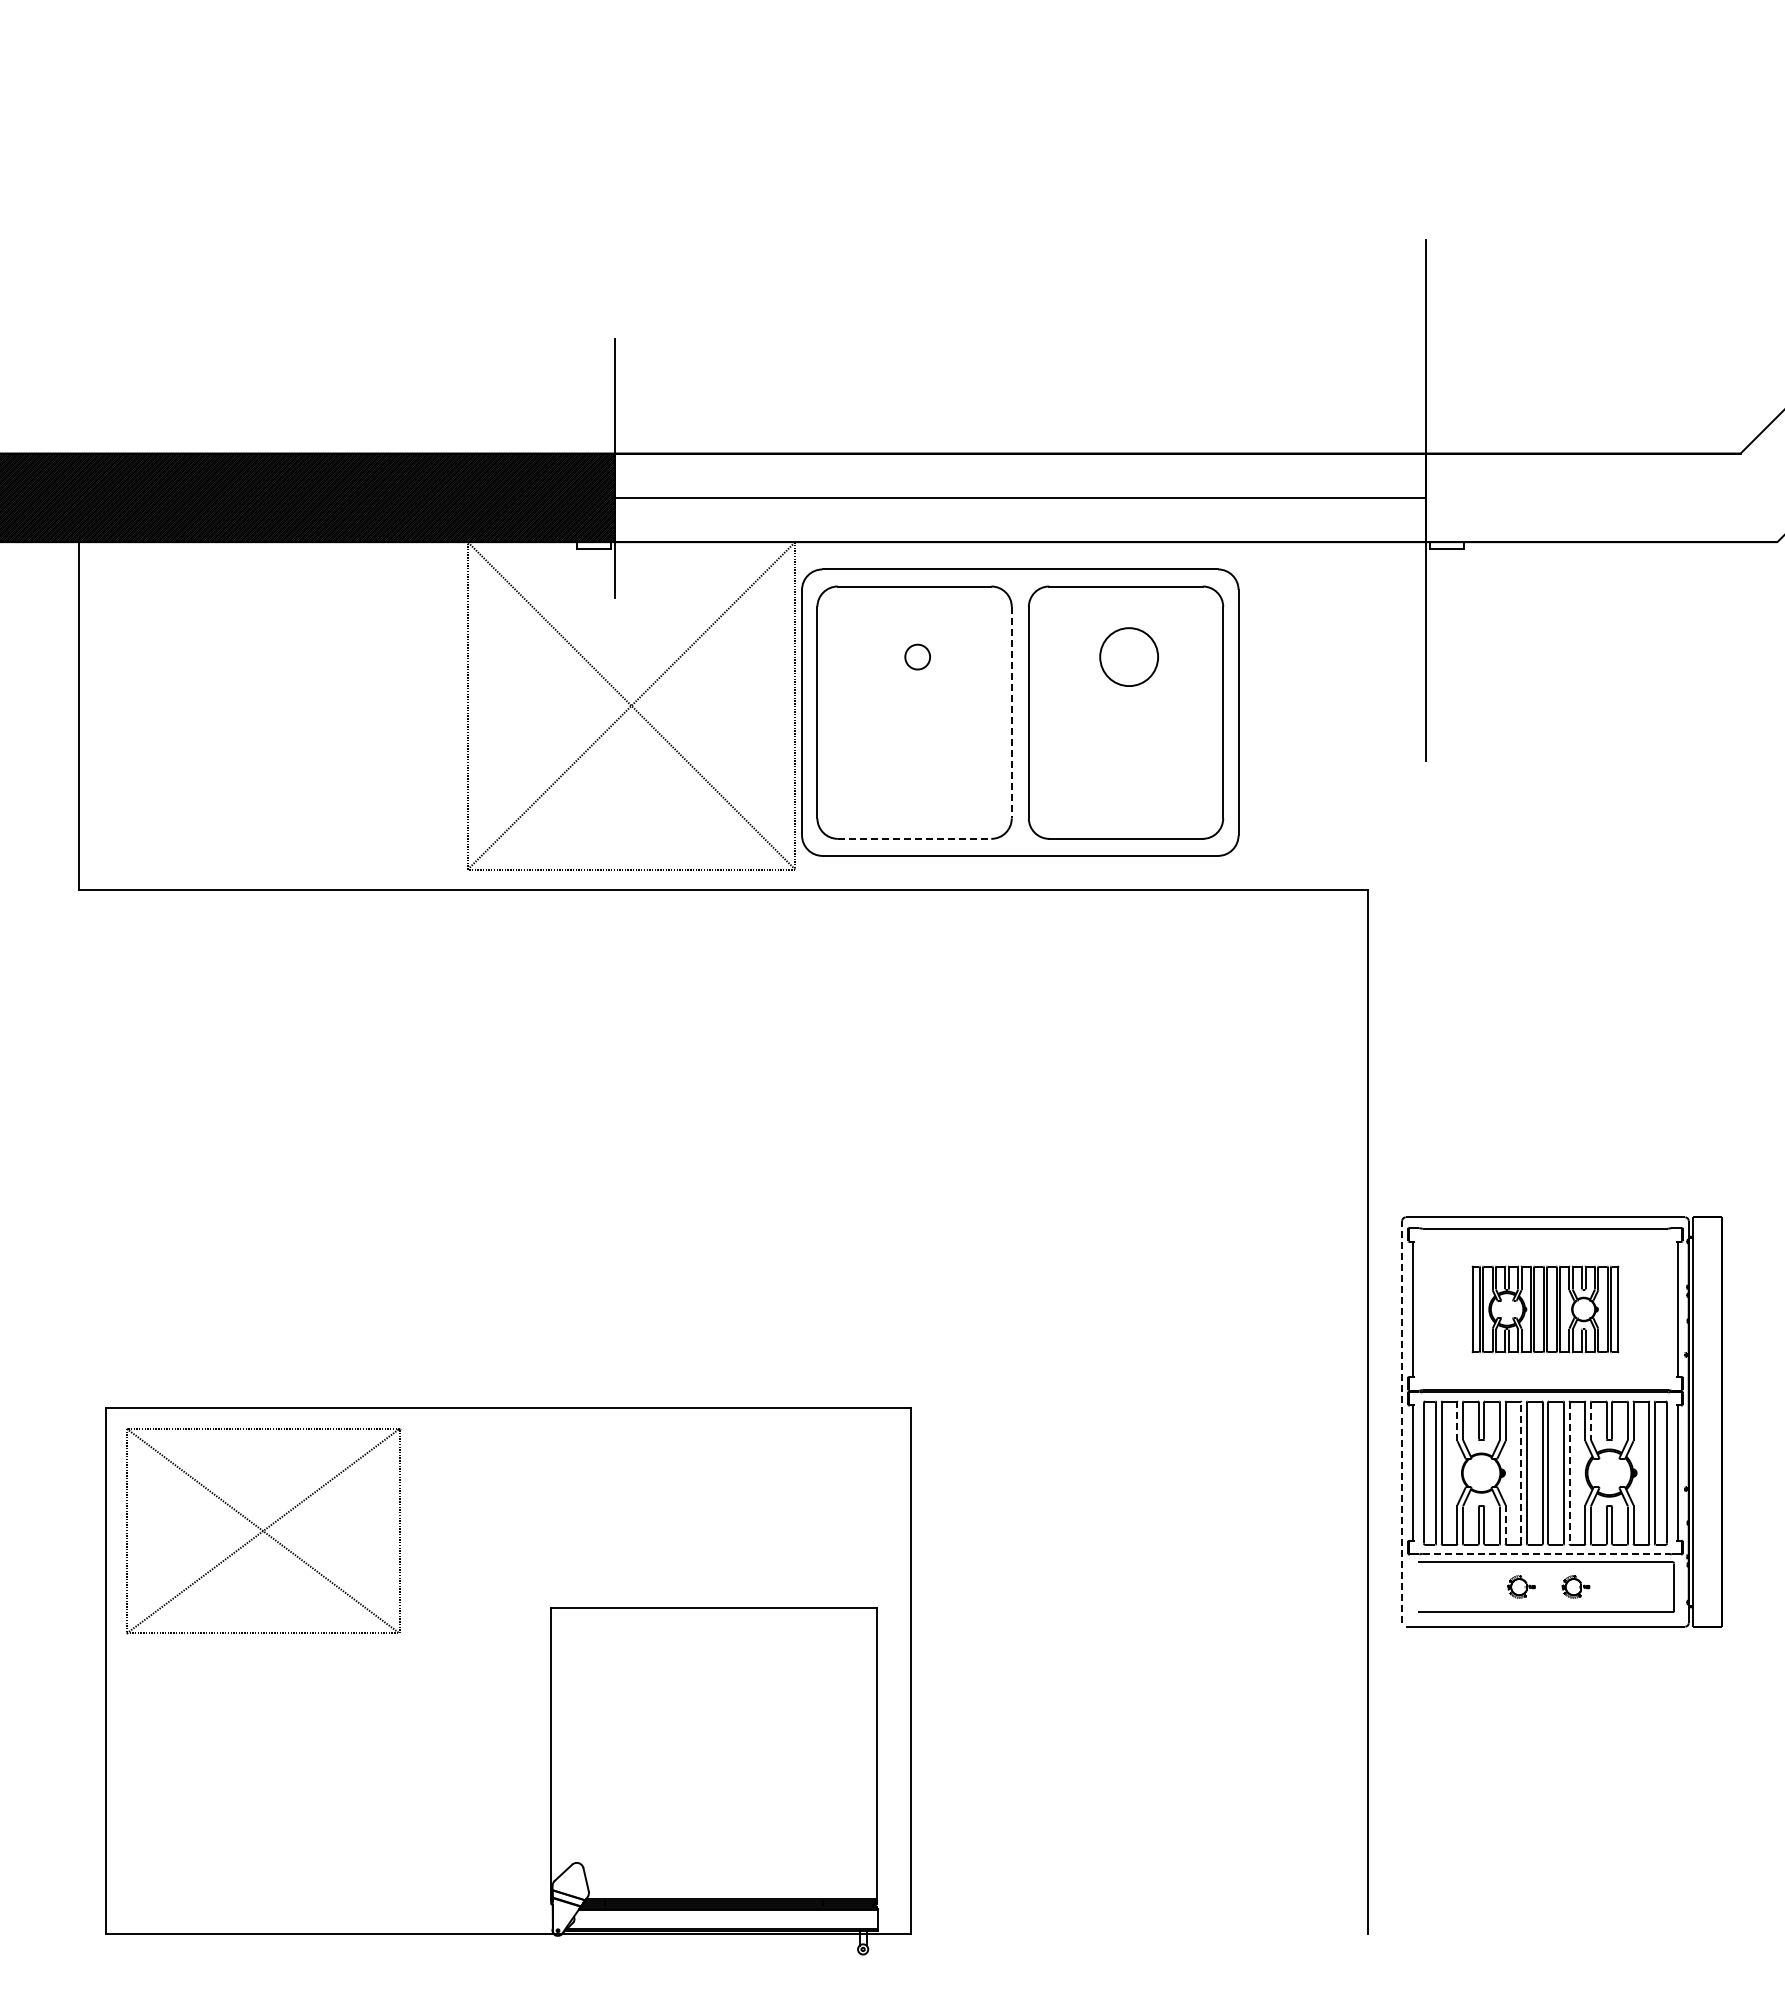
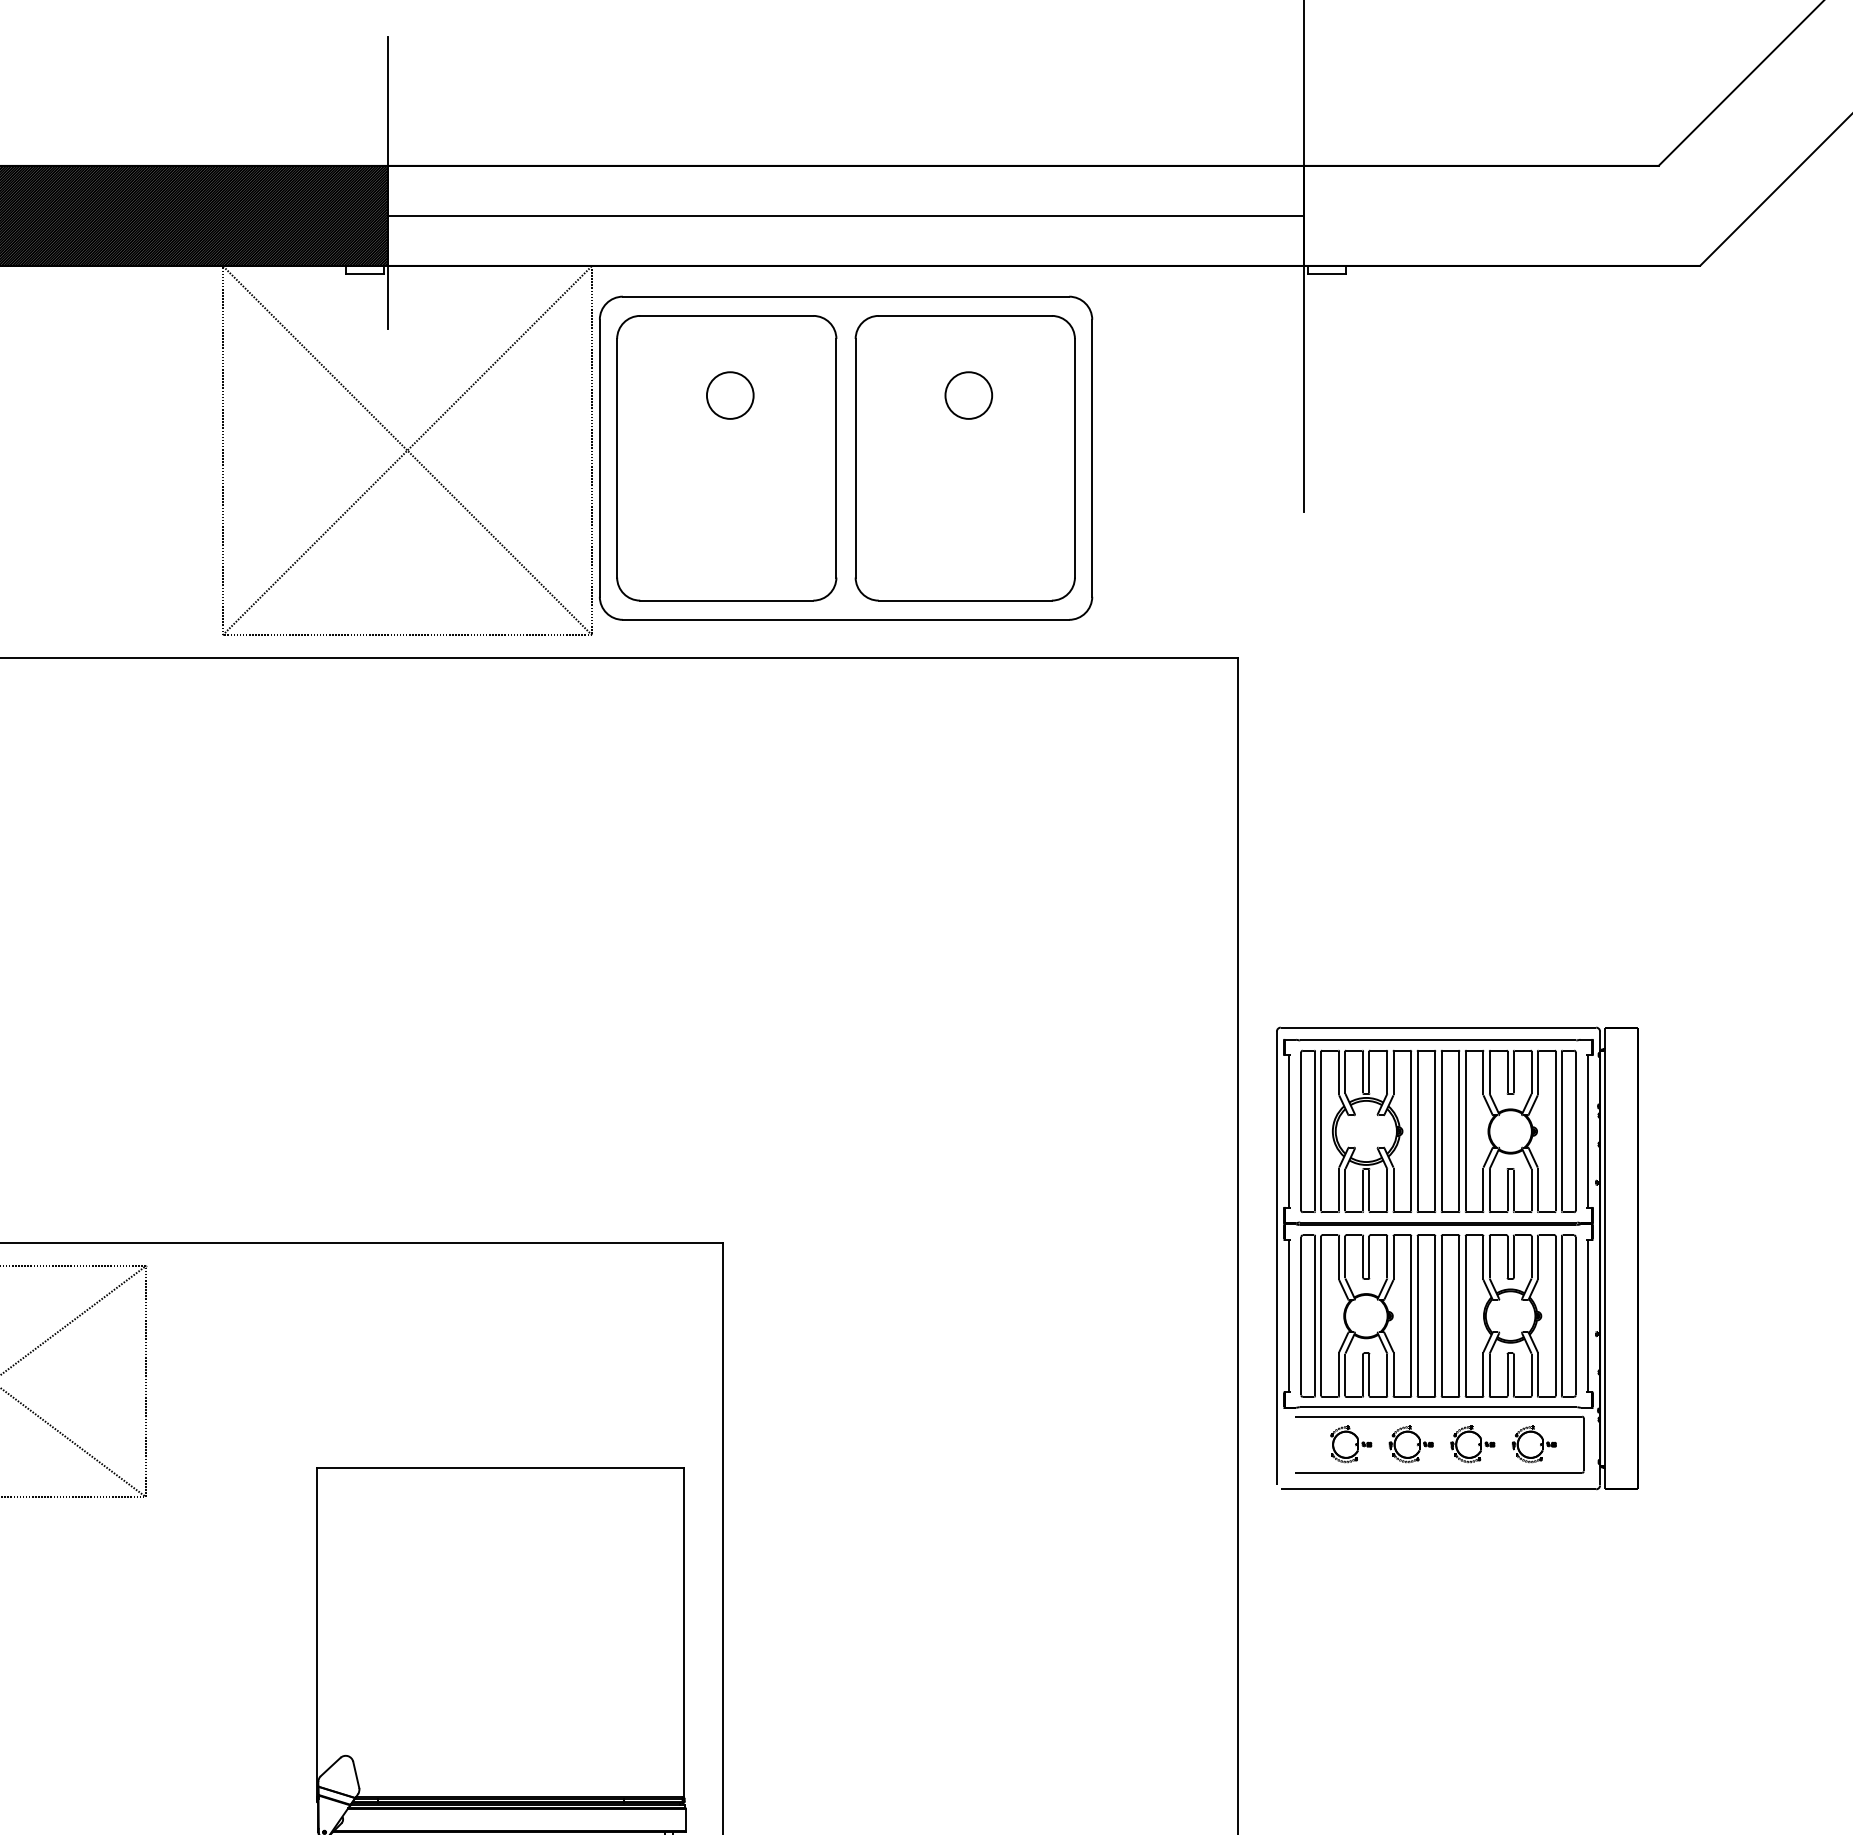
circle: (917, 656) -> (730, 394), size x1.67
circle: (1128, 656) -> (968, 394), size x0.71
line: (1011, 712) -> (836, 458), dashed -> solid
line: (914, 838) -> (726, 600), dashed -> solid
part: (1545, 1309) -> (1438, 1131), size x1.67
line: (1590, 1420) -> (1489, 1256), dashed -> solid
line: (1402, 1421) -> (1277, 1257), dashed -> solid
line: (1457, 1421) -> (1339, 1257), dashed -> solid
line: (1521, 1473) -> (1411, 1316), dashed -> solid
line: (1569, 1473) -> (1465, 1316), dashed -> solid
line: (1505, 1525) -> (1393, 1375), dashed -> solid
line: (1545, 1553) -> (1438, 1406), dashed -> solid
part: (1467, 1586) -> (1350, 1444), added
part: (1521, 1586) -> (1411, 1444), size x1.43
part: (1575, 1586) -> (1472, 1444), size x1.43
part: (1630, 1586) -> (1534, 1444), added

